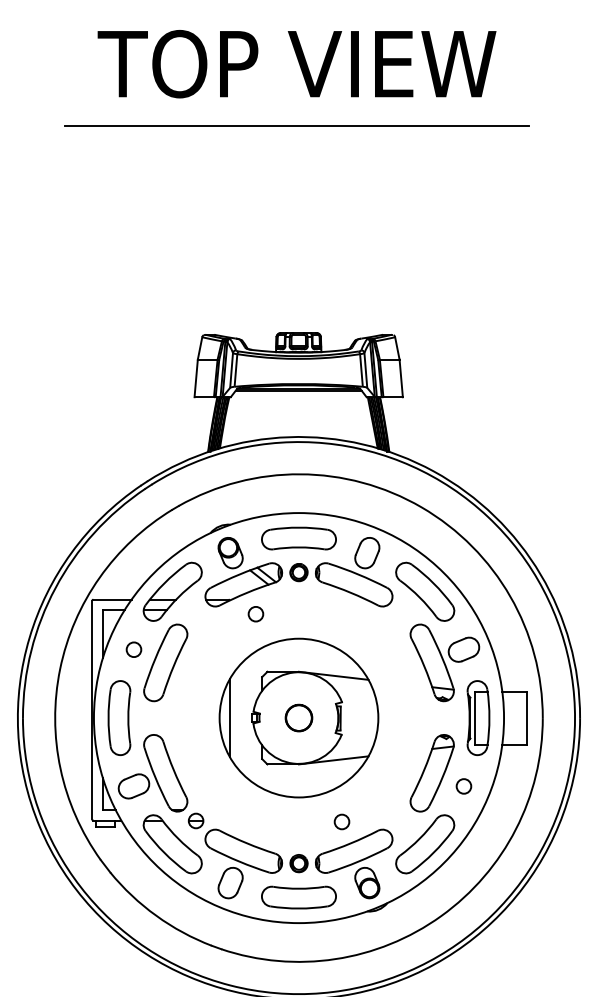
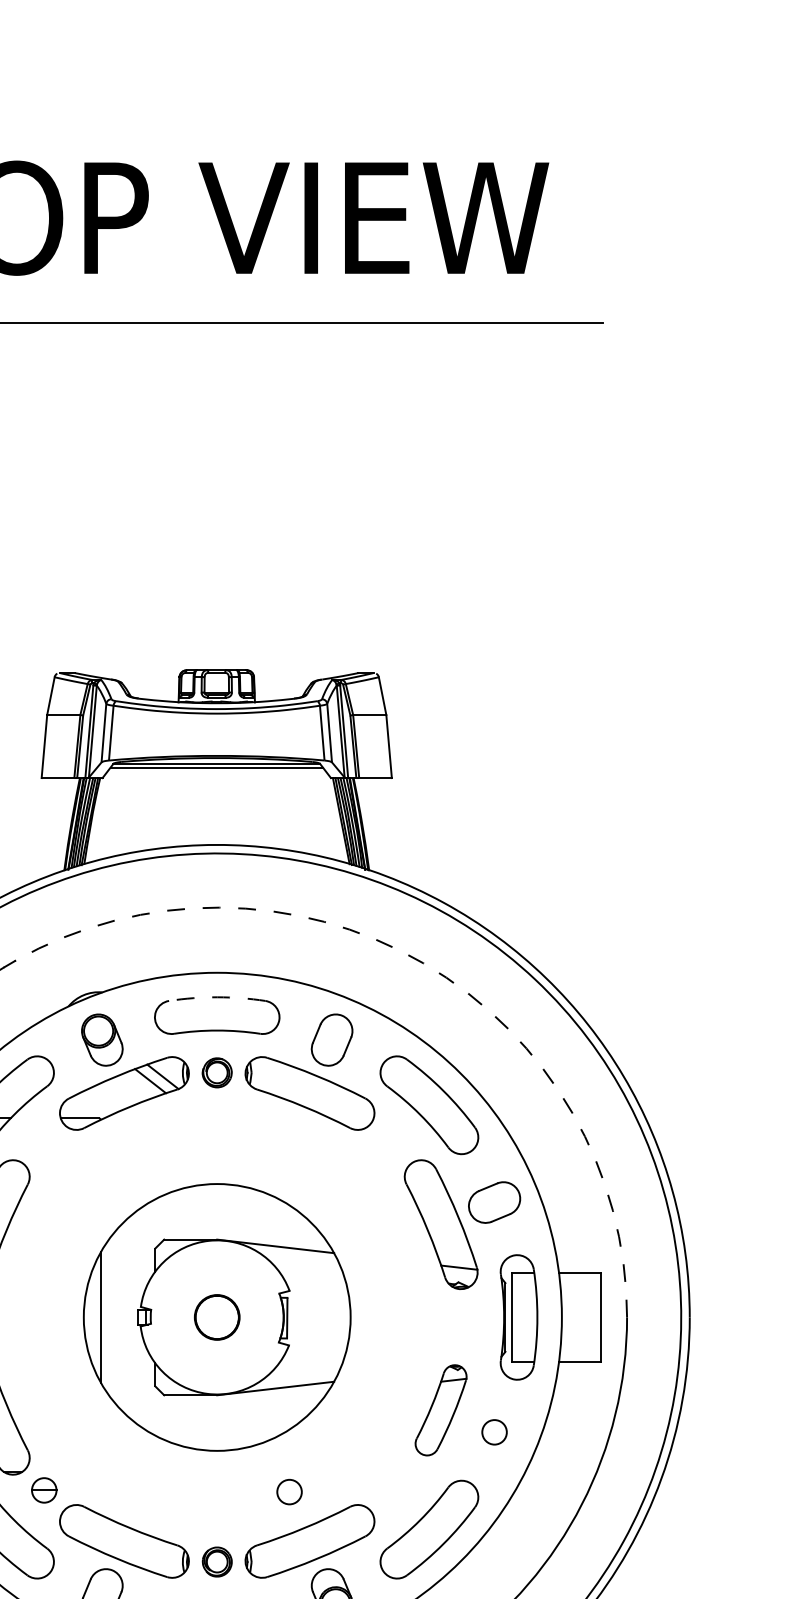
arc: (421, 507) -> (423, 963), solid -> dashed
arc: (299, 527) -> (218, 997), solid -> dashed
circle: (255, 614) -> (144, 1143), removed
part: (431, 773) -> (439, 1410), size x0.7

